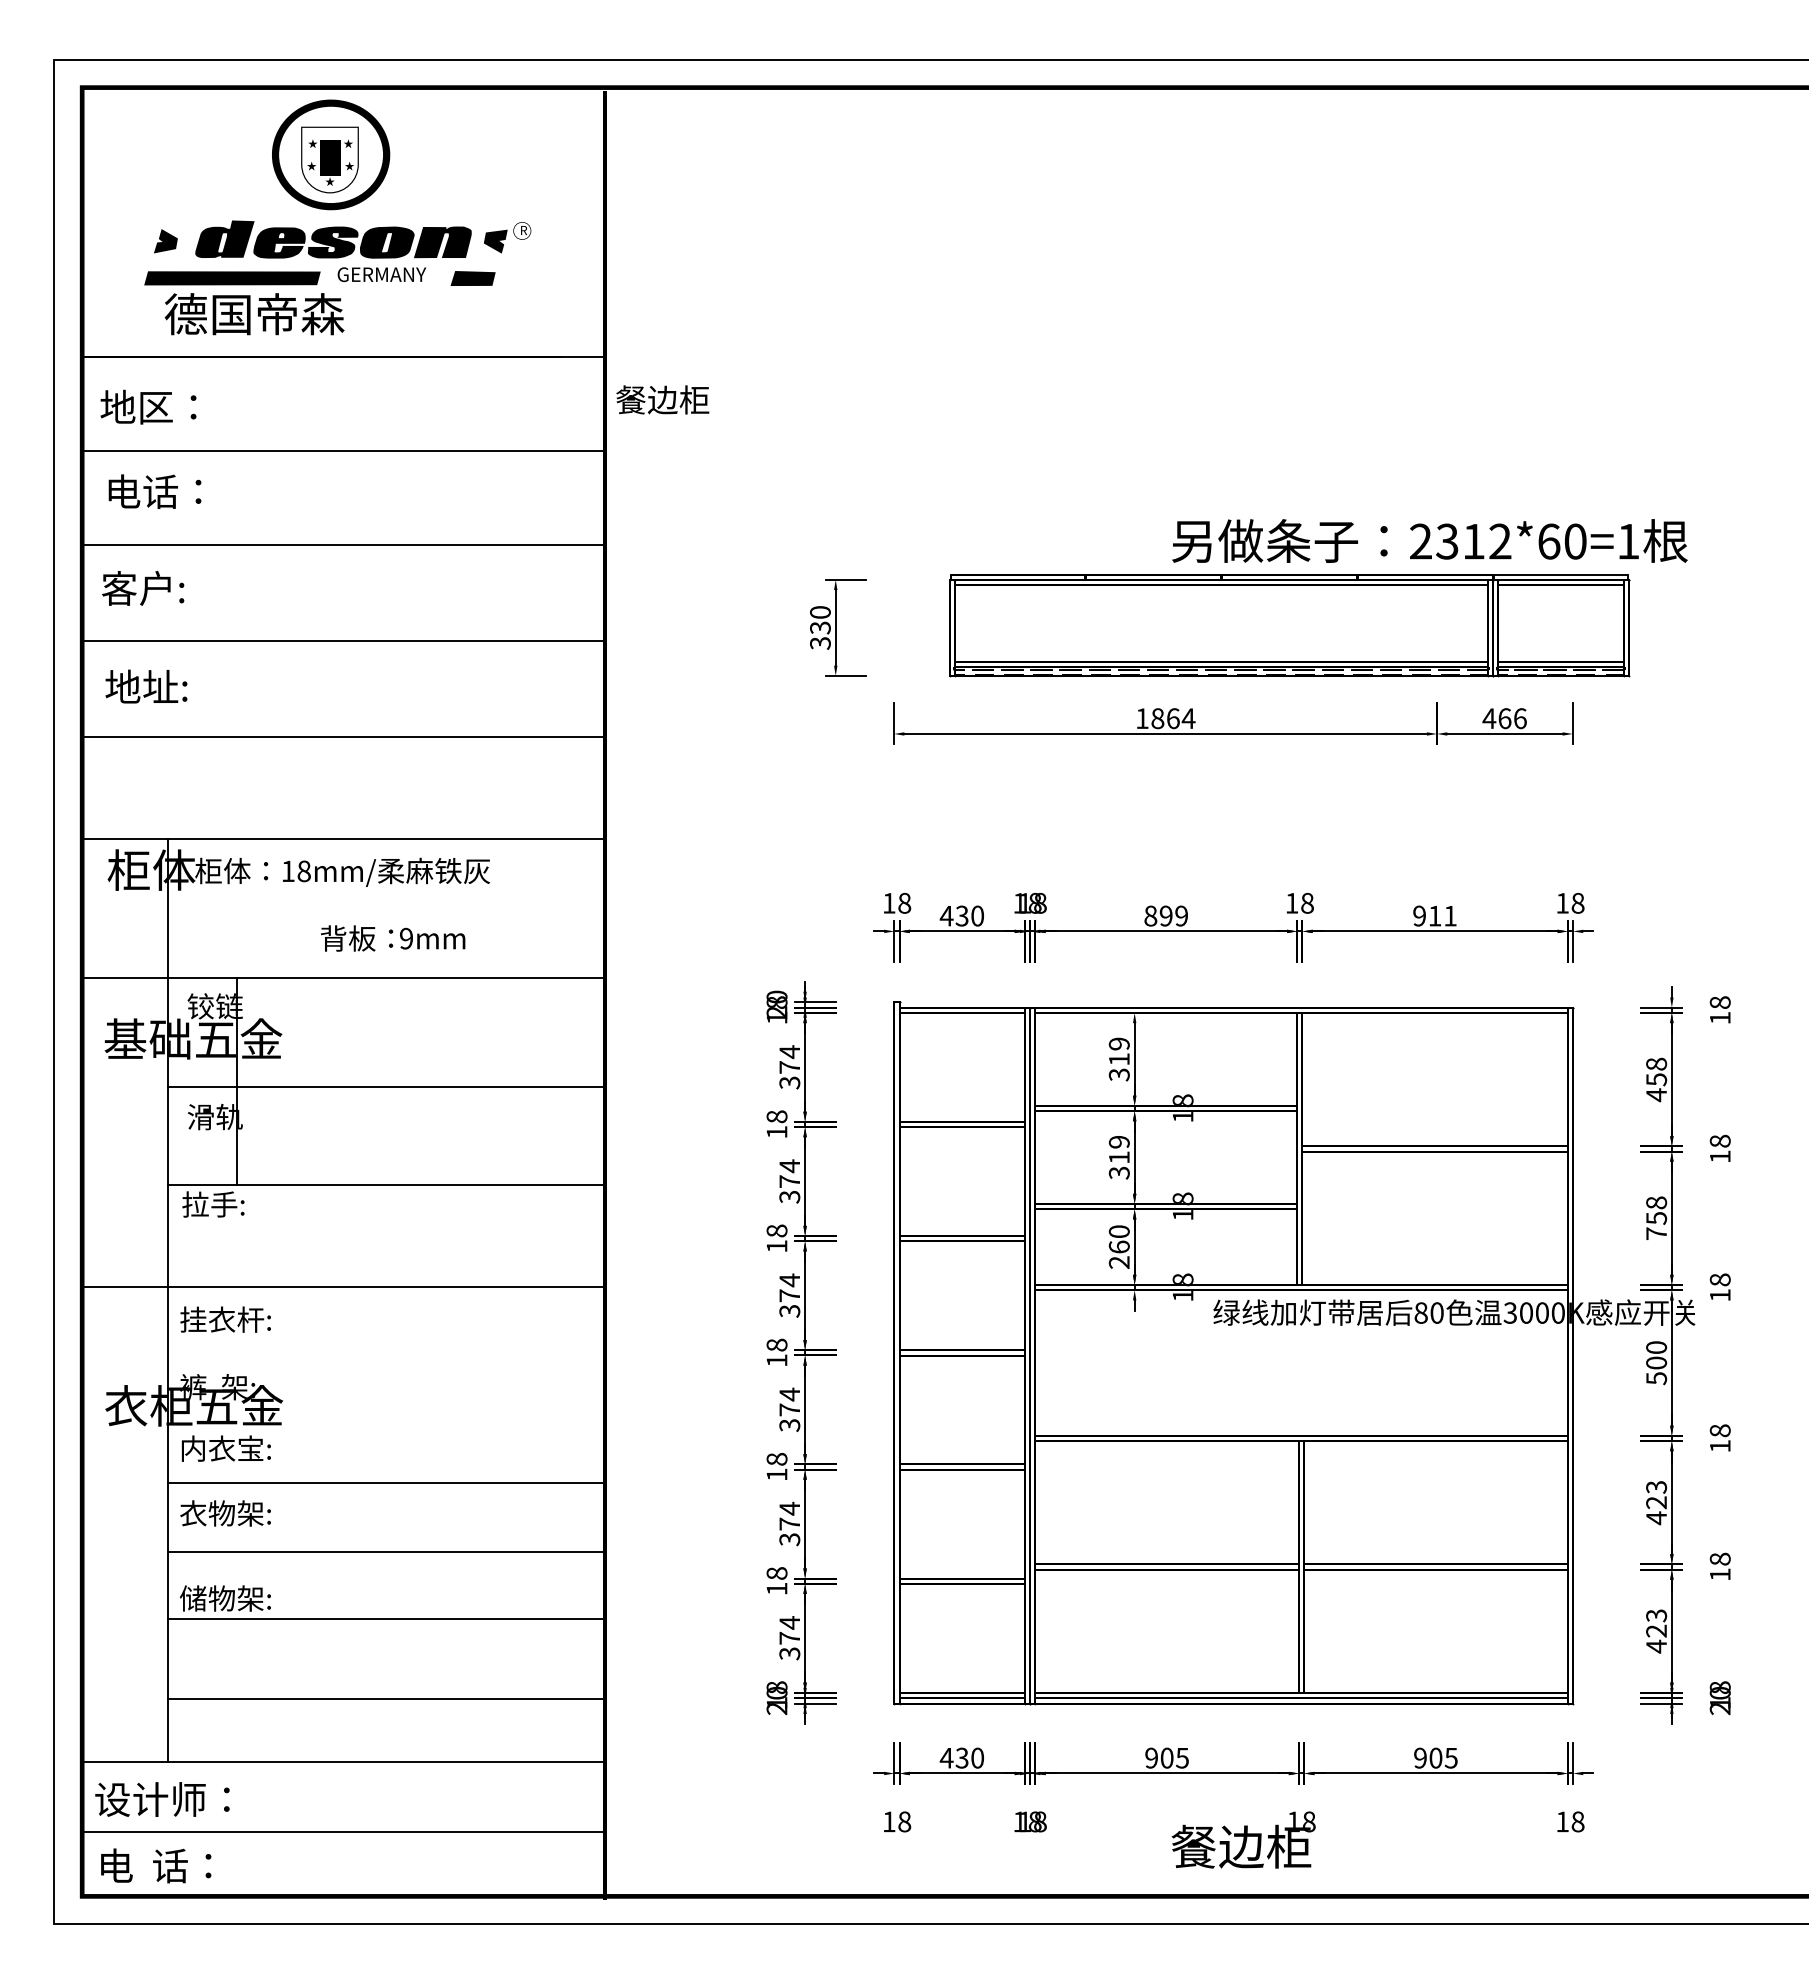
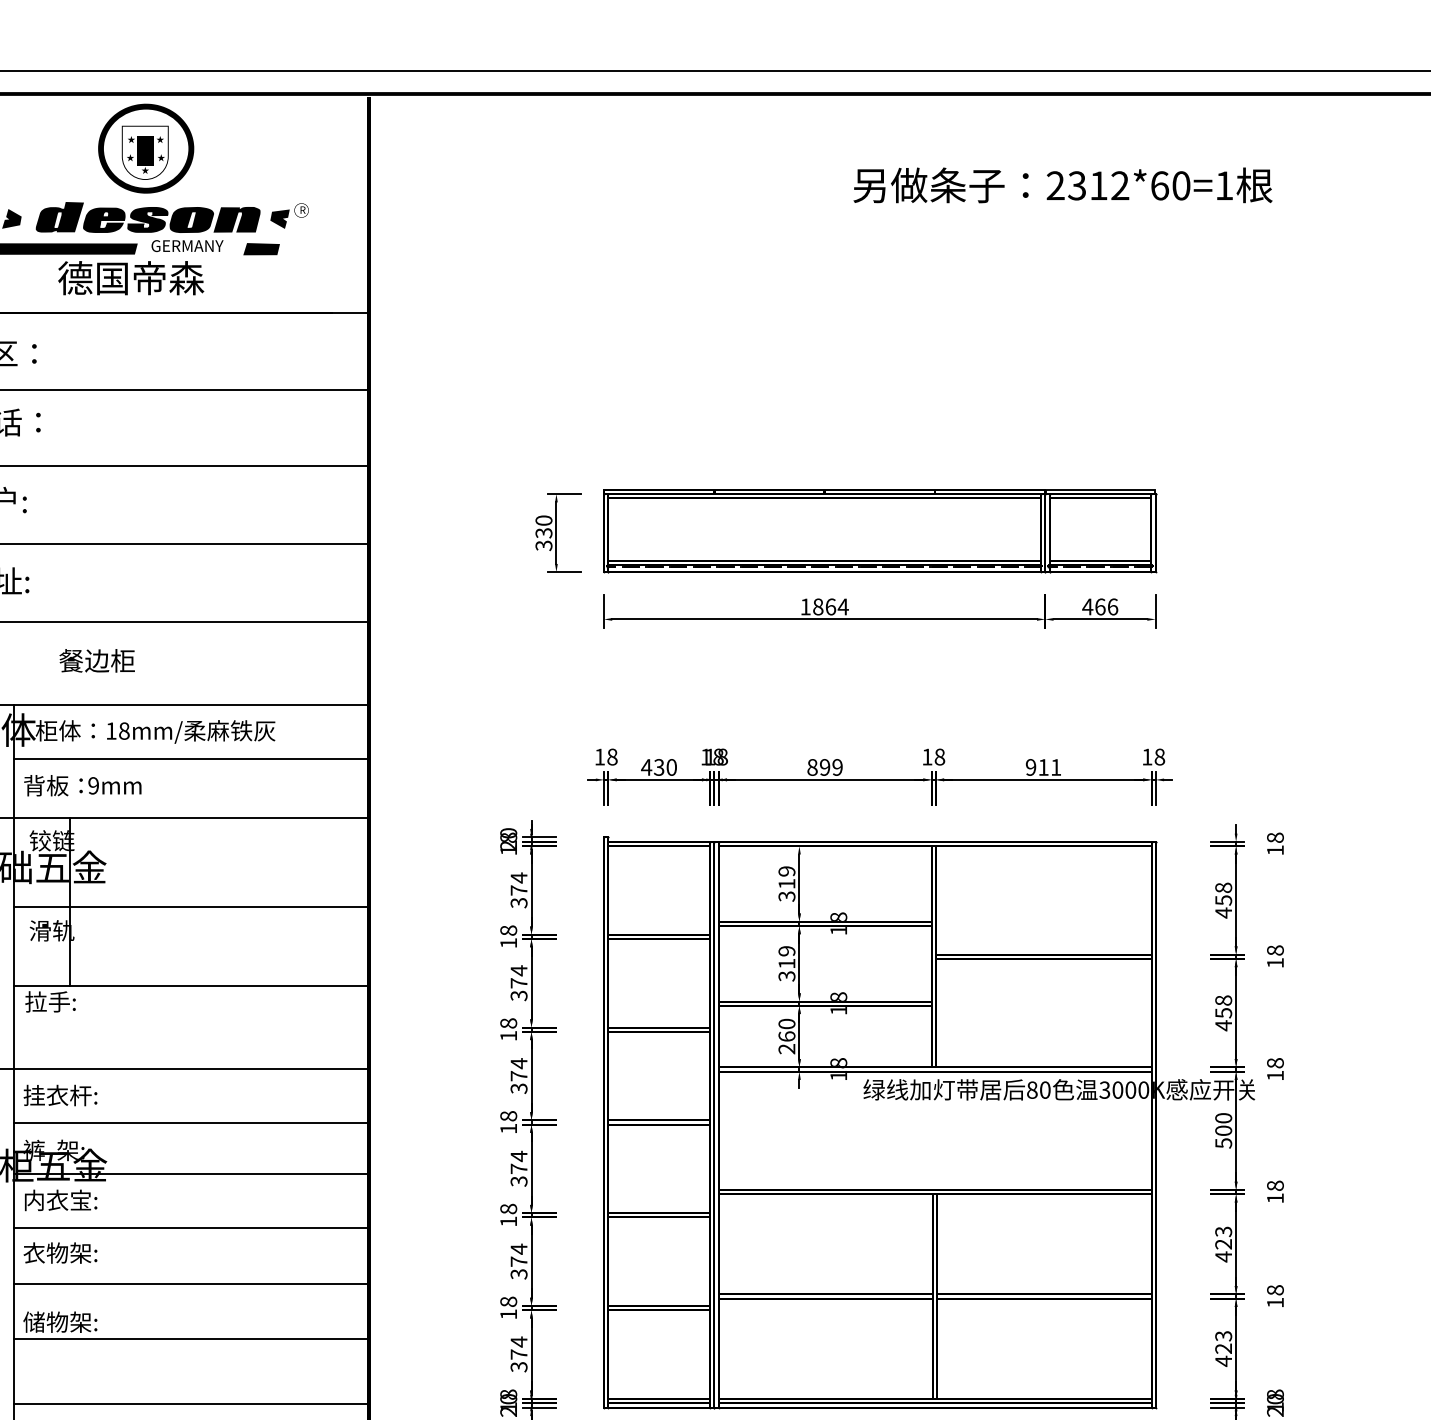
text: (254, 314) -> (131, 278), moved
text: (662, 399) -> (96, 660), moved
text: (1429, 540) -> (1062, 184), moved
part: (1289, 625) -> (879, 531), moved
line: (386, 905) -> (191, 758), added
text: (393, 938) -> (83, 785), moved
text: (1656, 1233) -> (1223, 1025), 758 -> 458
line: (386, 1352) -> (191, 1122), added
line: (386, 1416) -> (191, 1174), added

